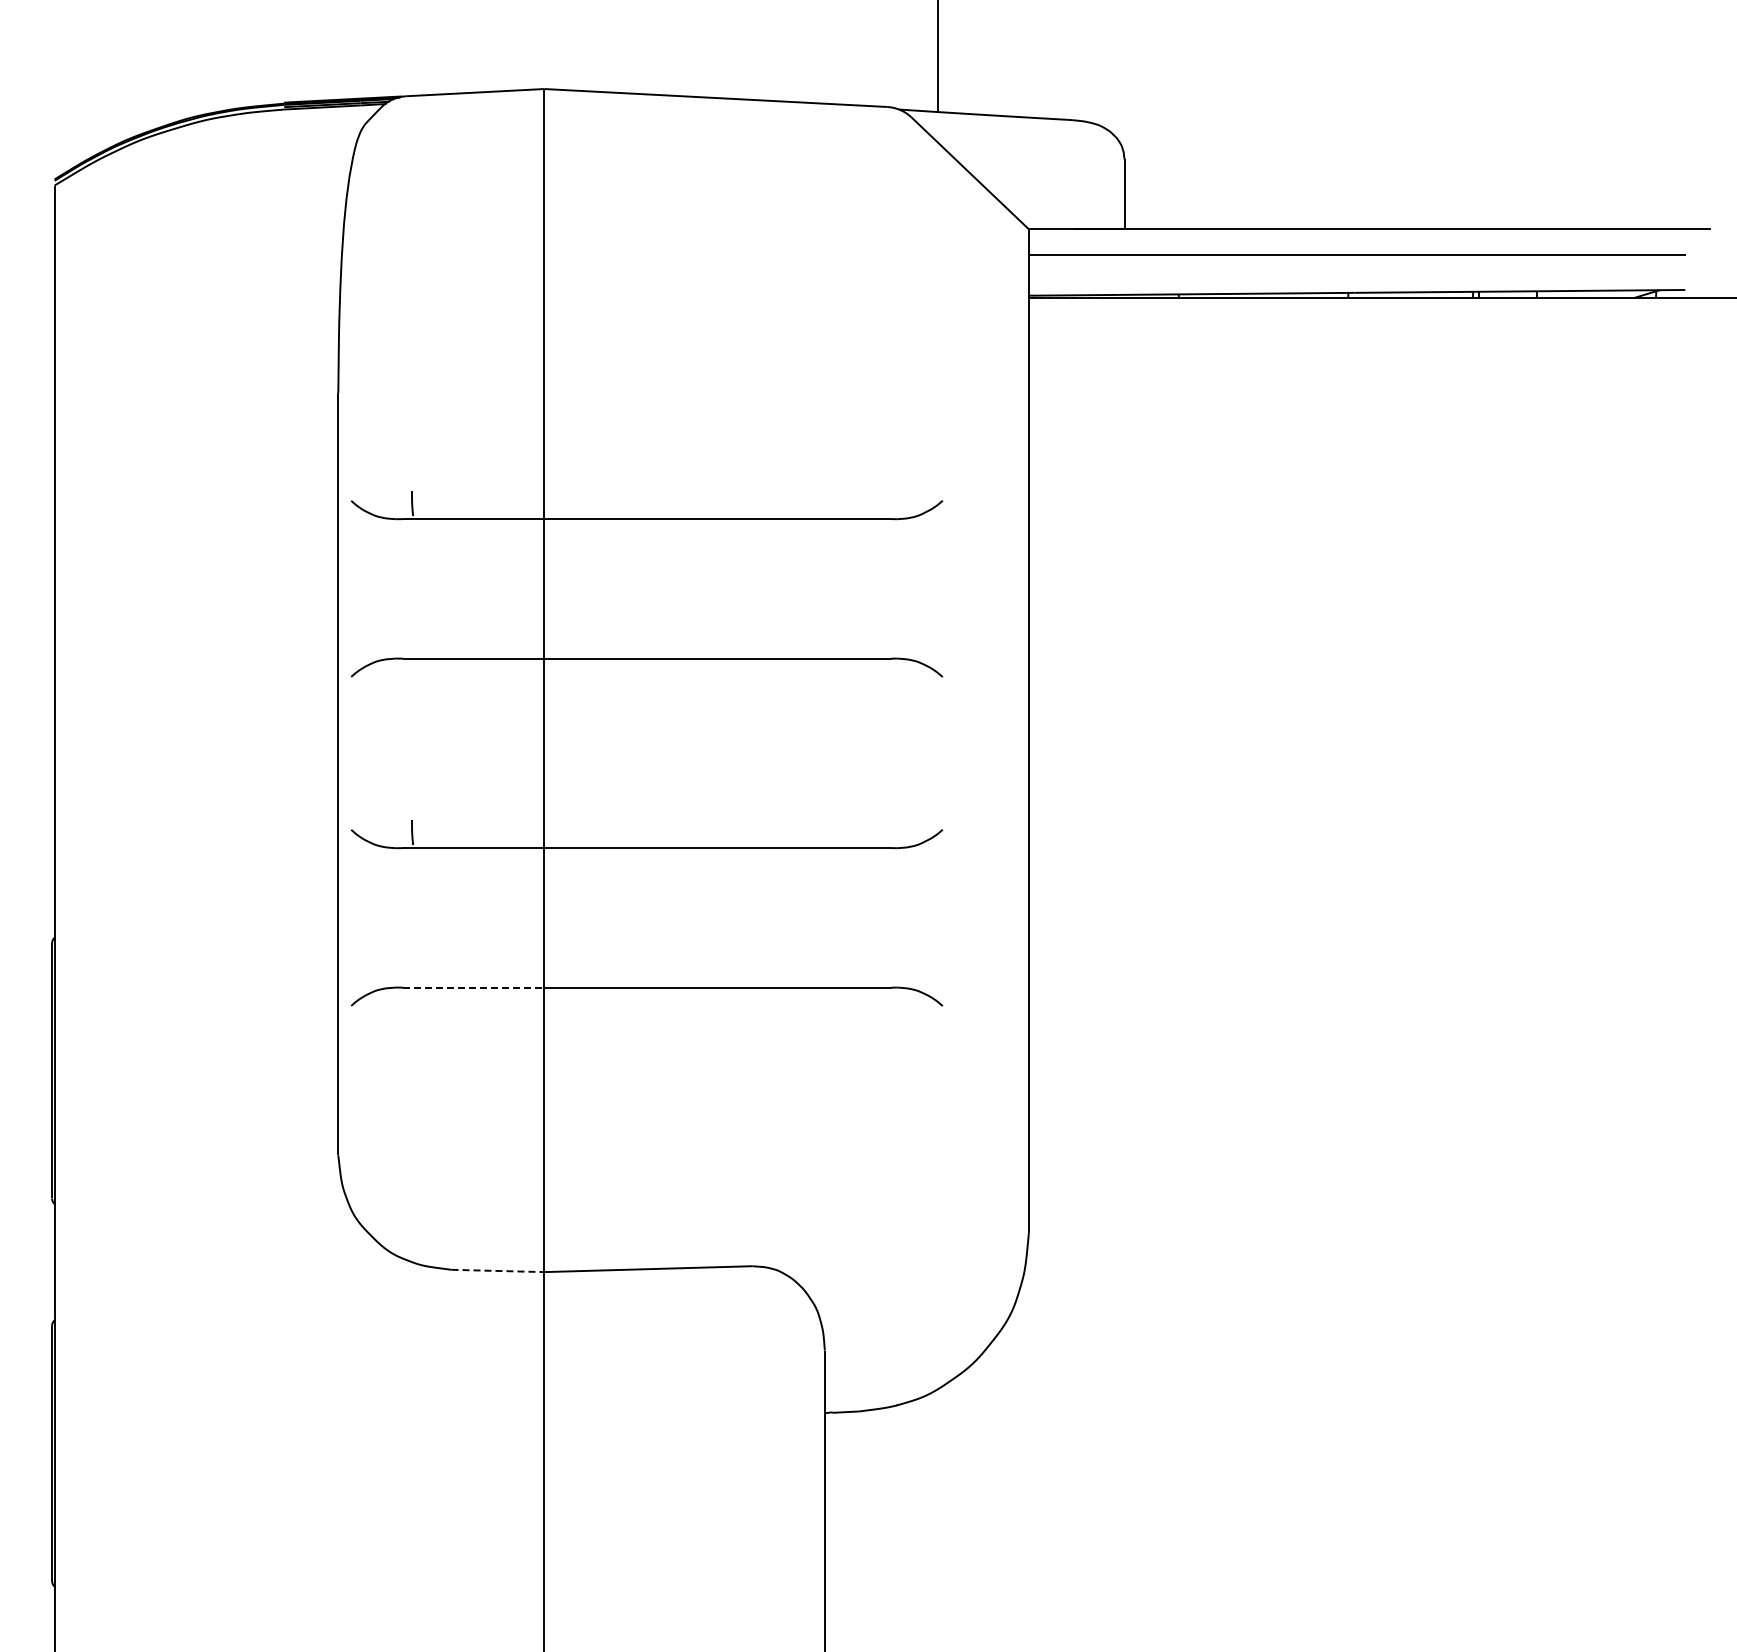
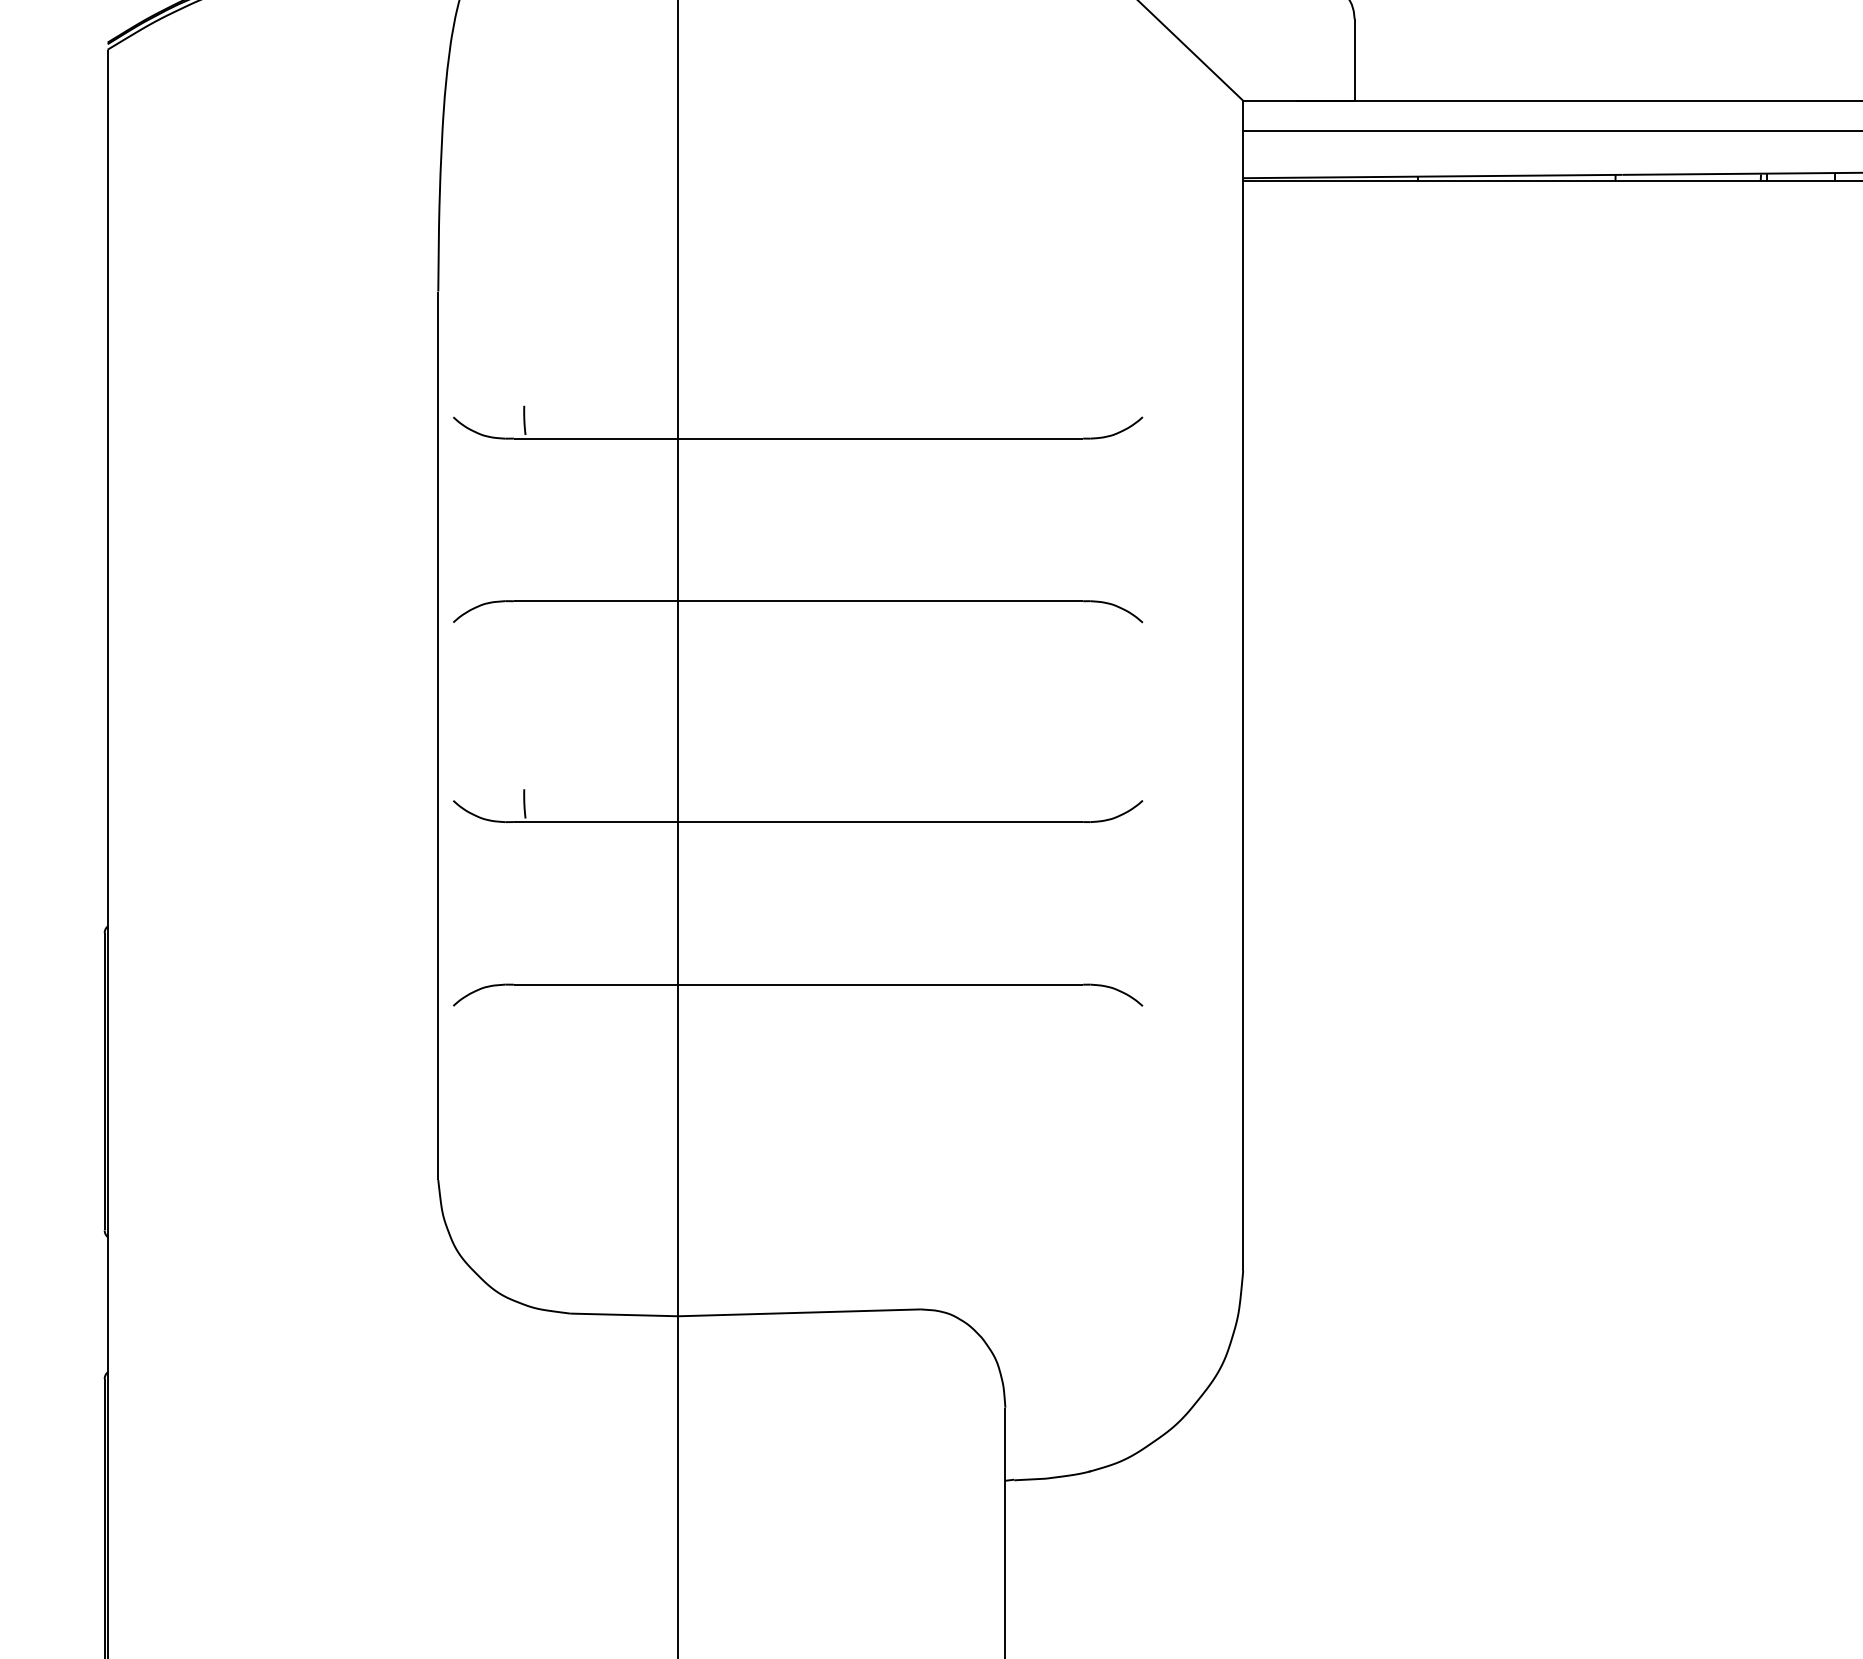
line: (473, 987) -> (595, 984), dashed -> solid
line: (498, 1270) -> (625, 1314), dashed -> solid

